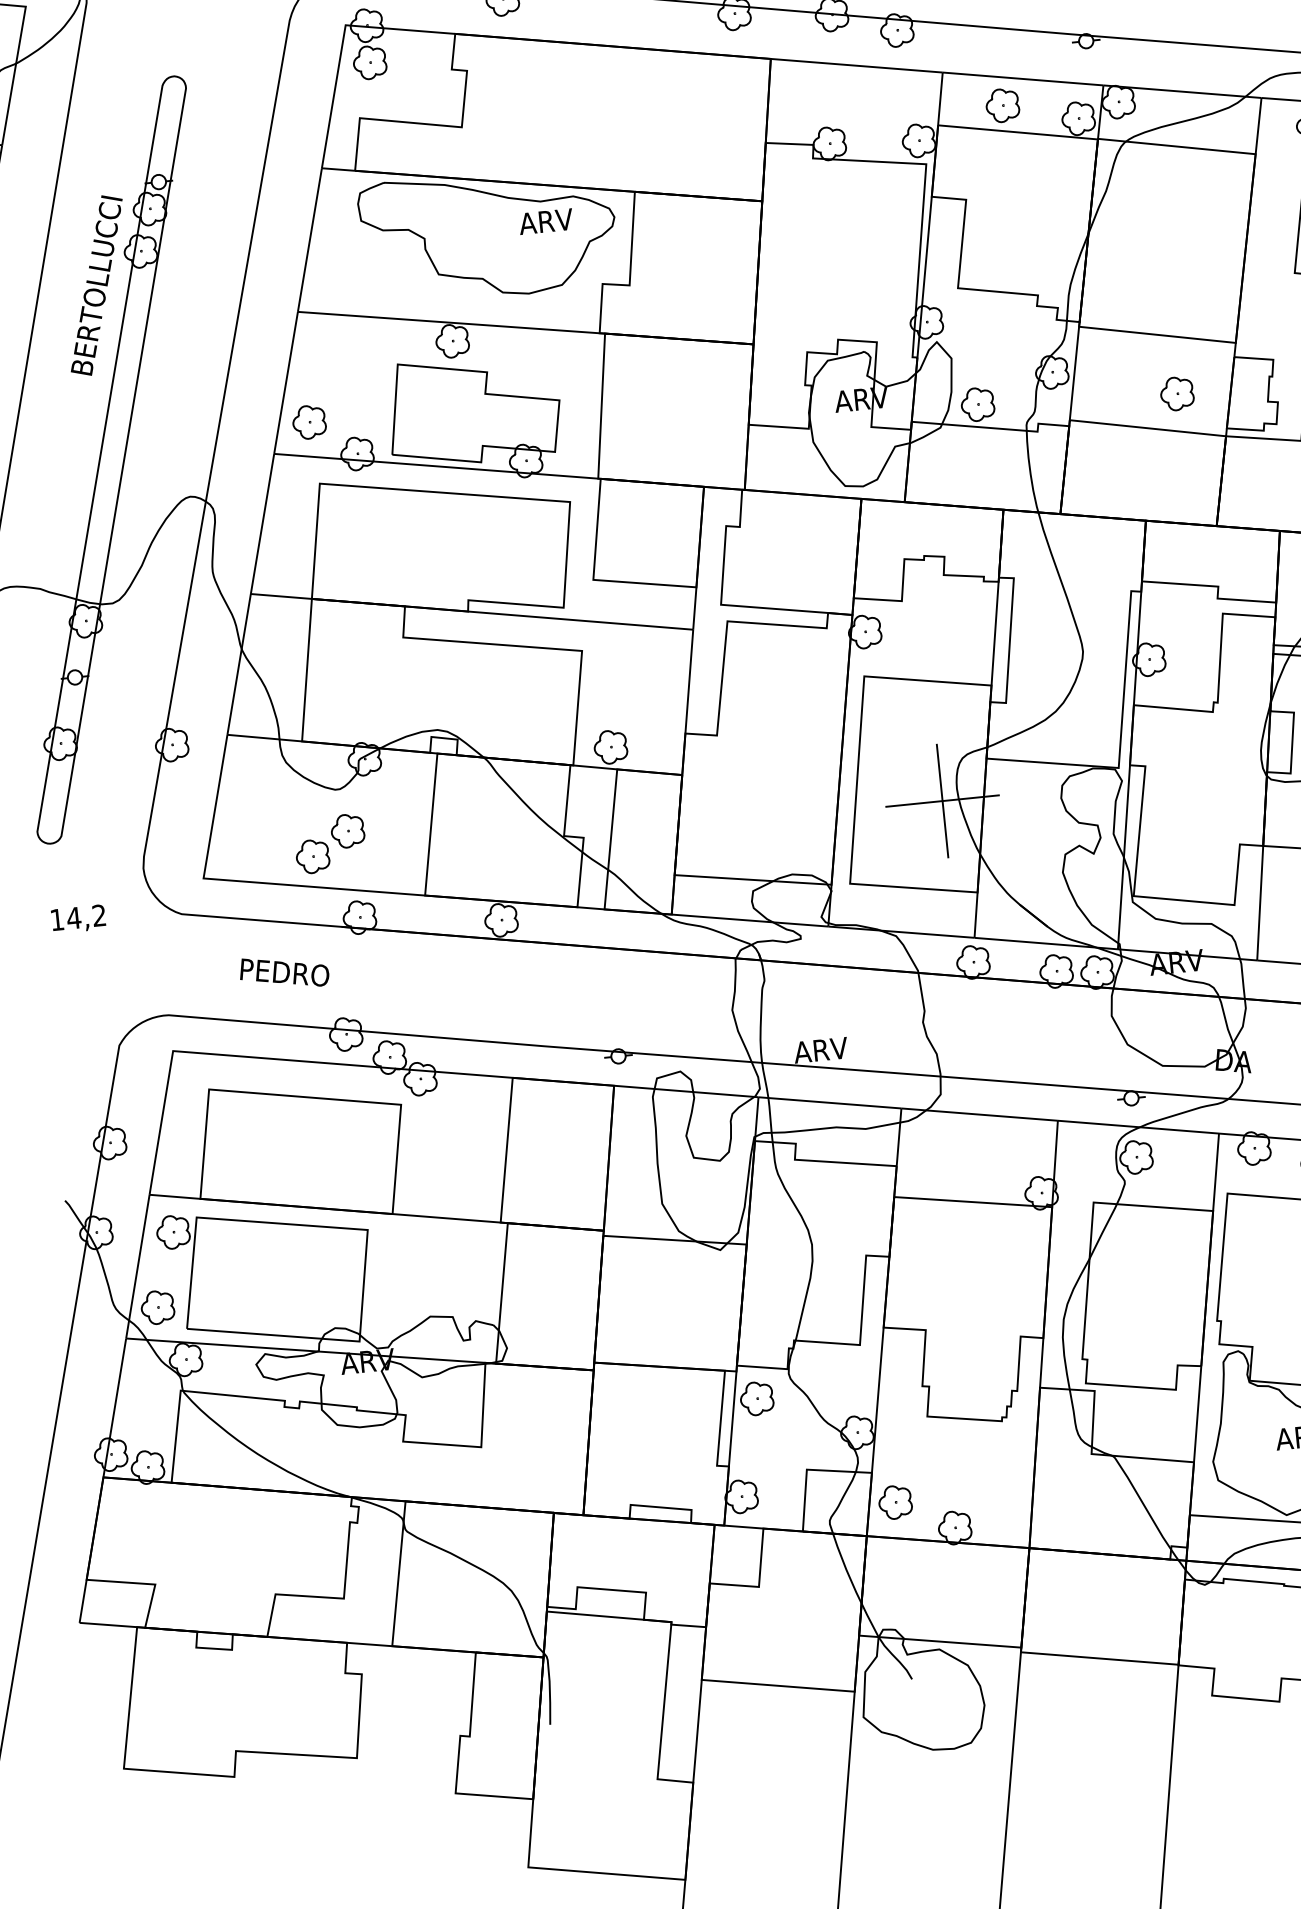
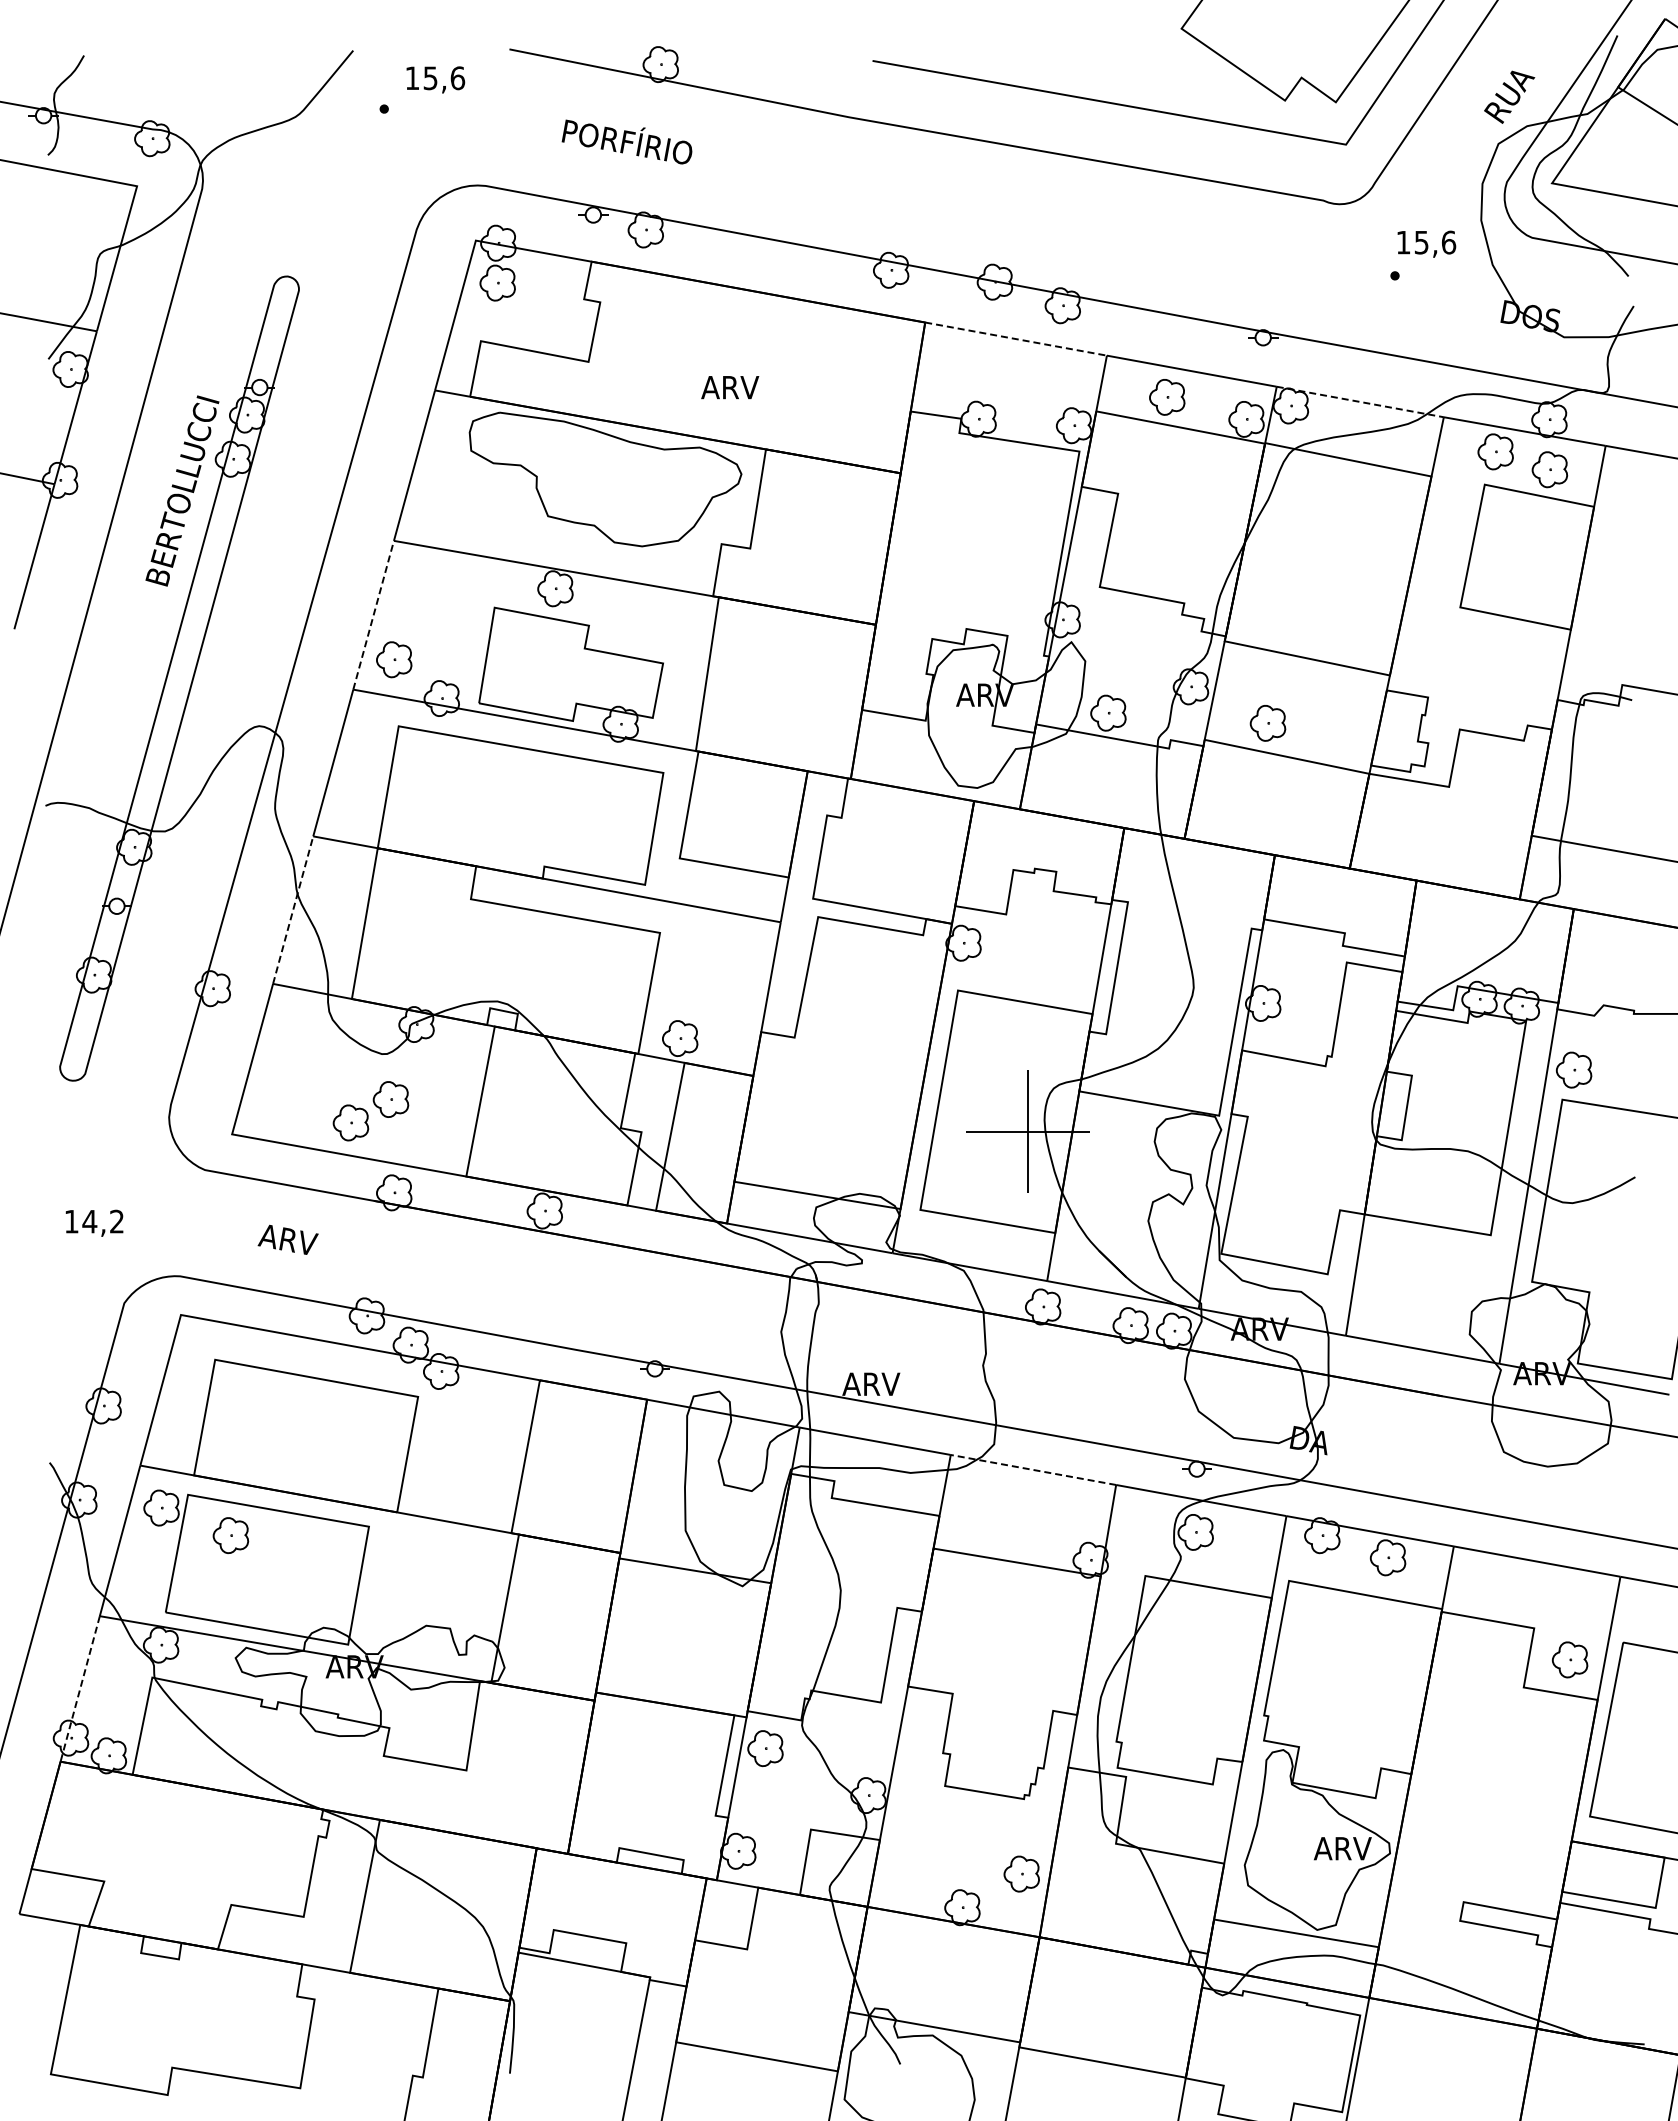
line: (857, 66) -> (1016, 339), solid -> dashed
line: (1182, 91) -> (1360, 401), solid -> dashed
text: (546, 221) -> (730, 387), moved
line: (285, 382) -> (373, 614), solid -> dashed
part: (1176, 394) -> (1267, 723), moved
line: (239, 663) -> (293, 909), solid -> dashed
text: (78, 918) -> (94, 1222), moved
text: (282, 971) -> (306, 1242), PEDRO -> ARV
line: (978, 1114) -> (1032, 1469), solid -> dashed
part: (157, 1307) -> (230, 1535), moved
line: (115, 1408) -> (80, 1689), solid -> dashed
part: (895, 1501) -> (1021, 1873), moved

